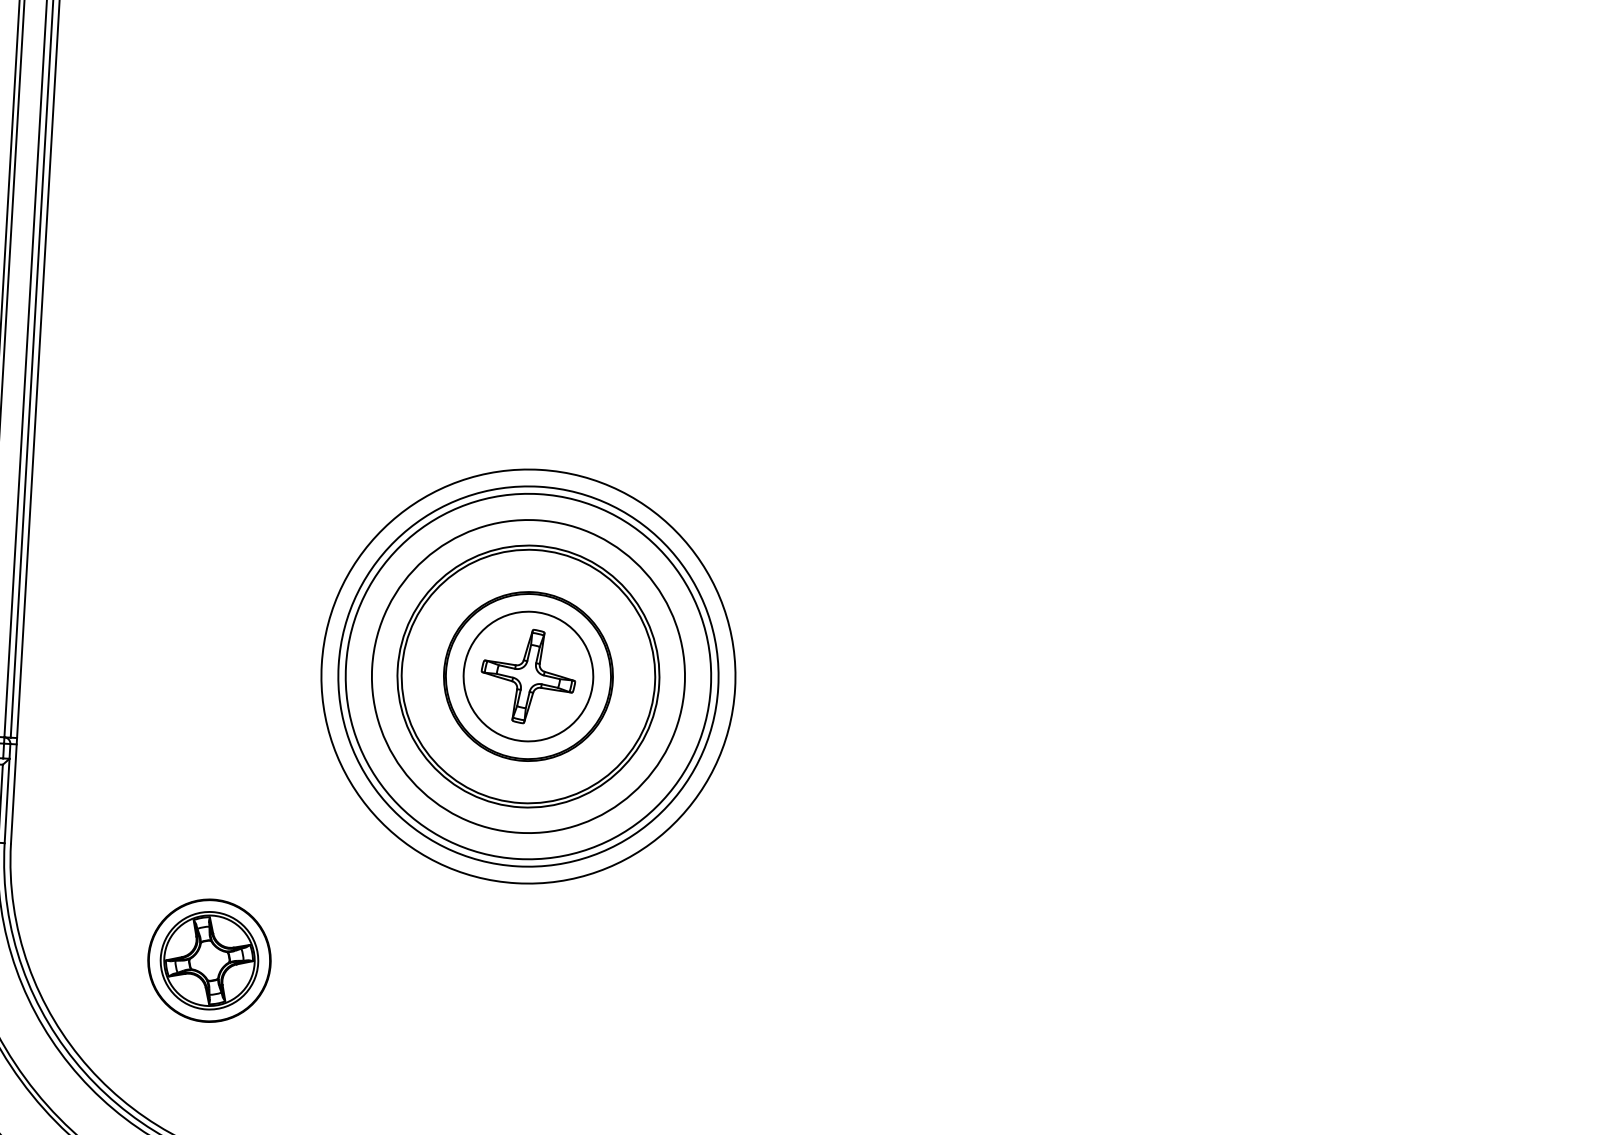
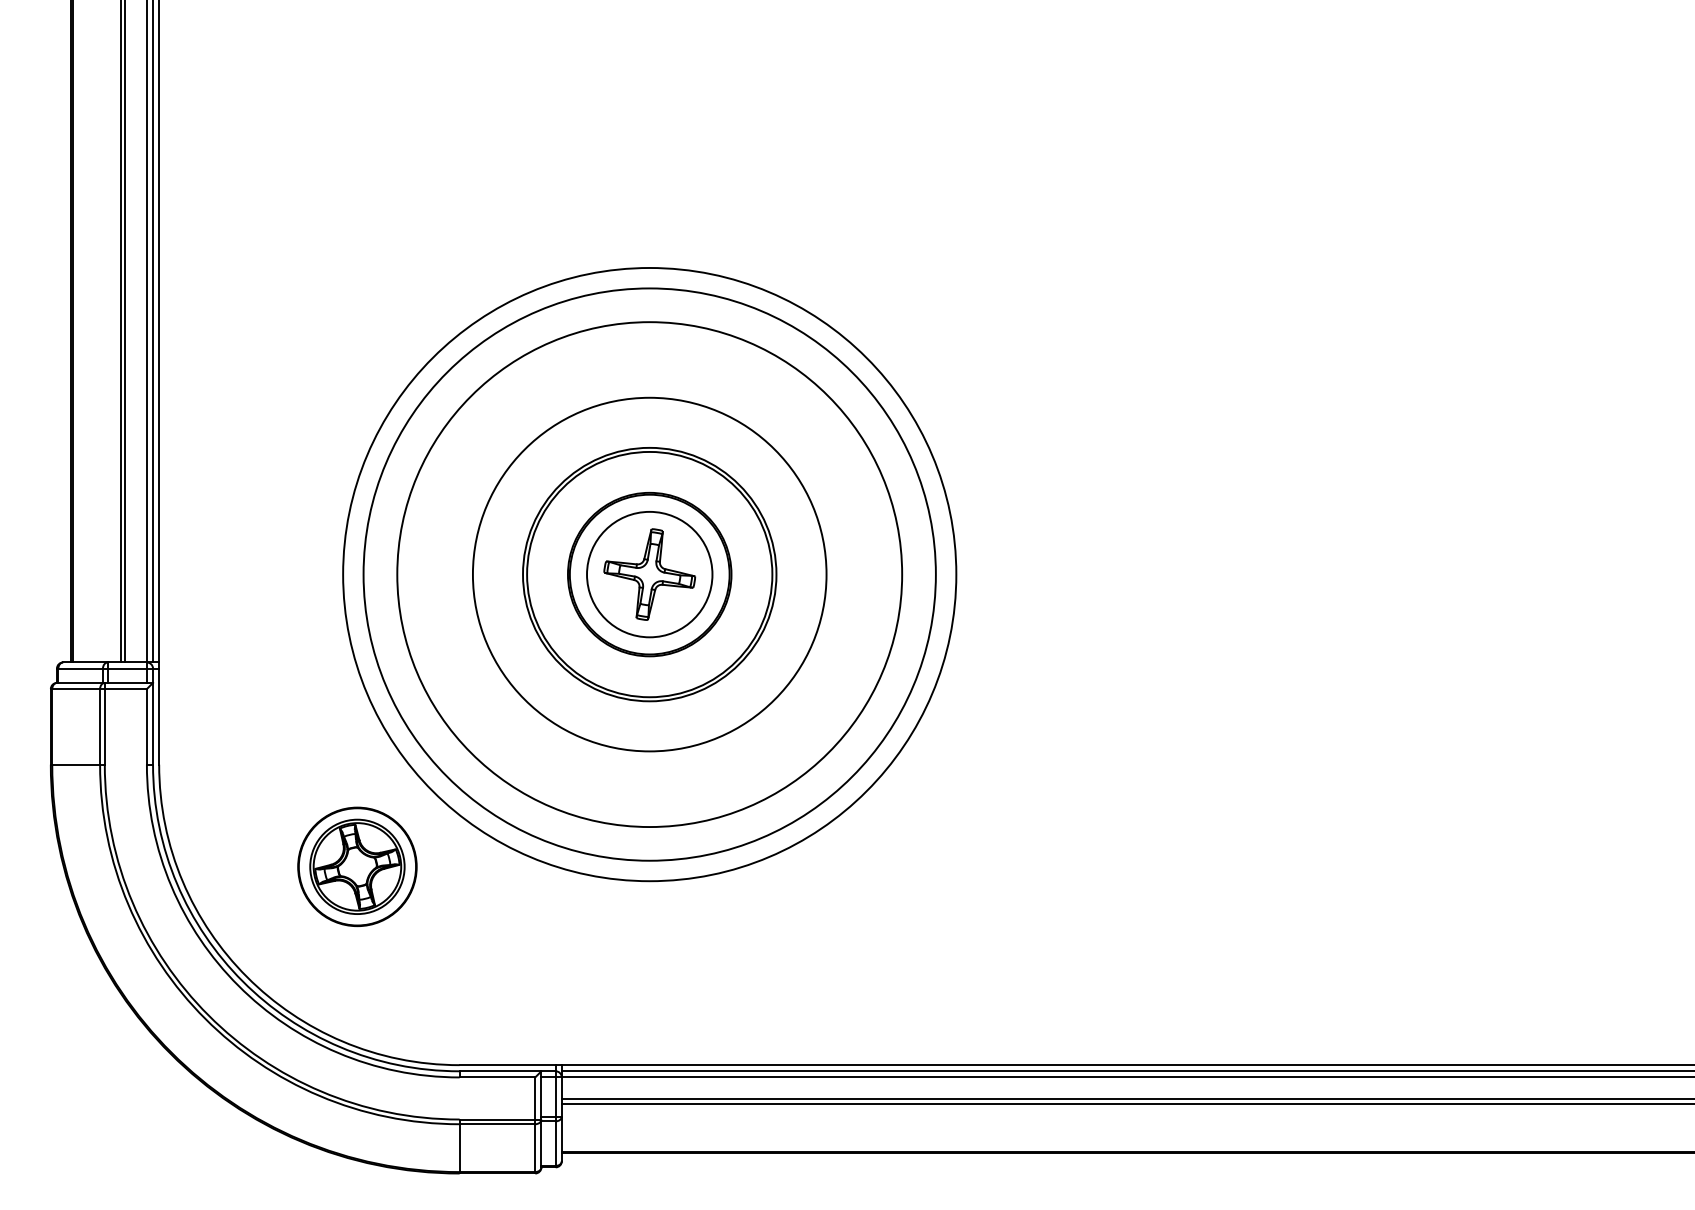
circle: (528, 676) -> (649, 574), size x1.43
circle: (528, 676) -> (649, 574), size x1.67
circle: (528, 676) -> (649, 574), size x1.67

